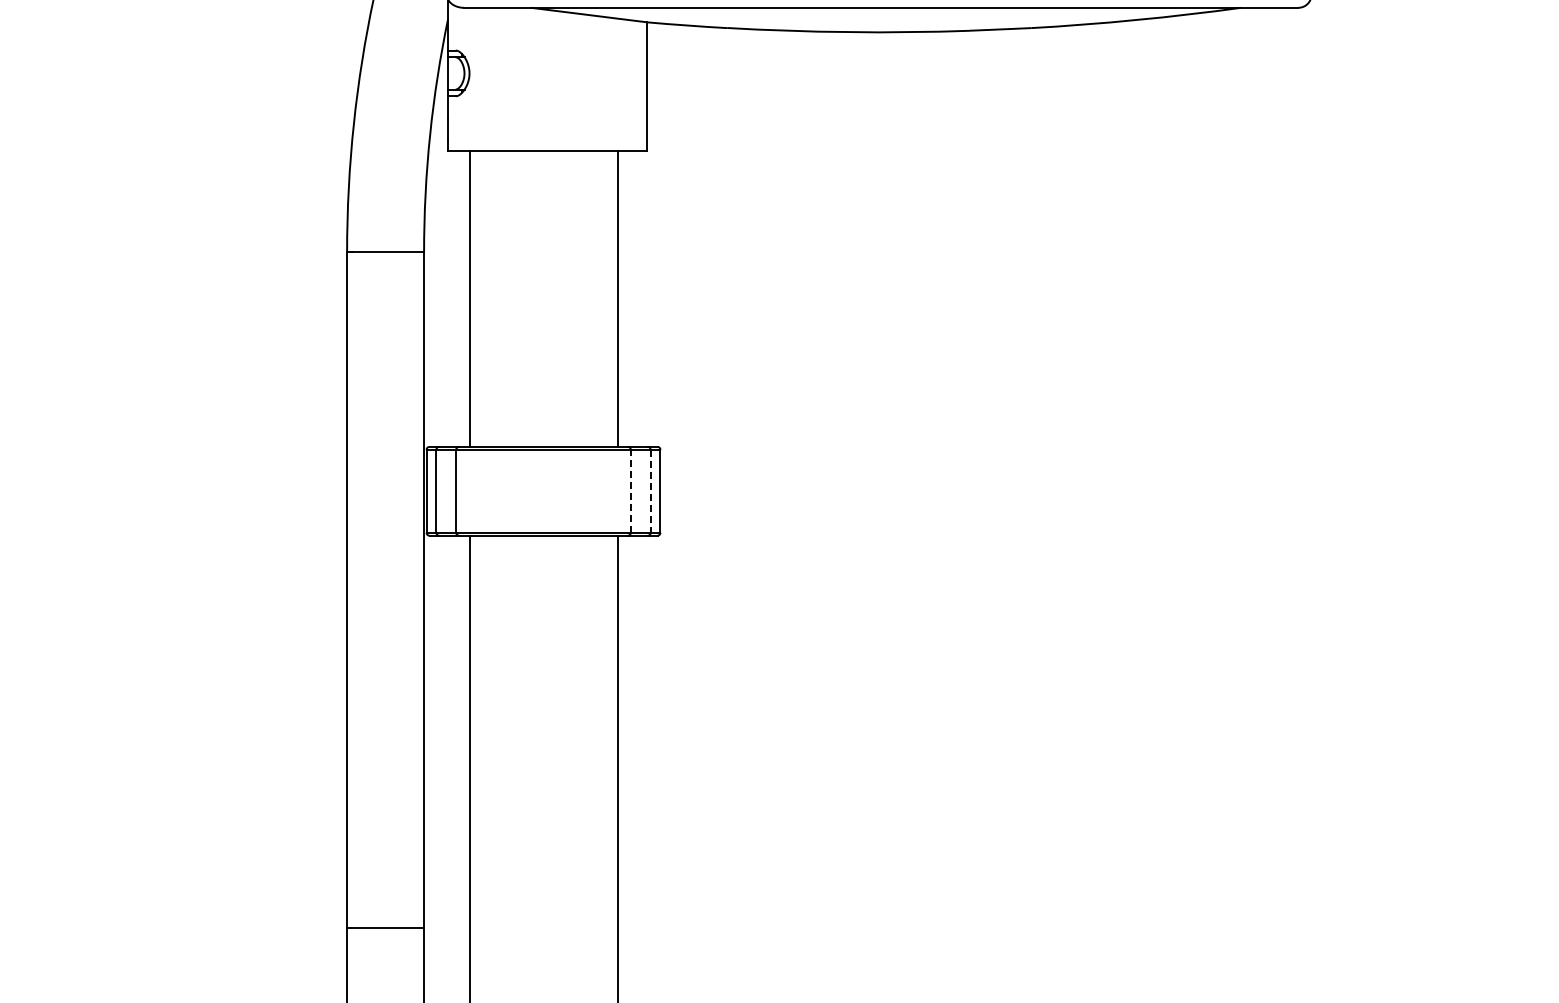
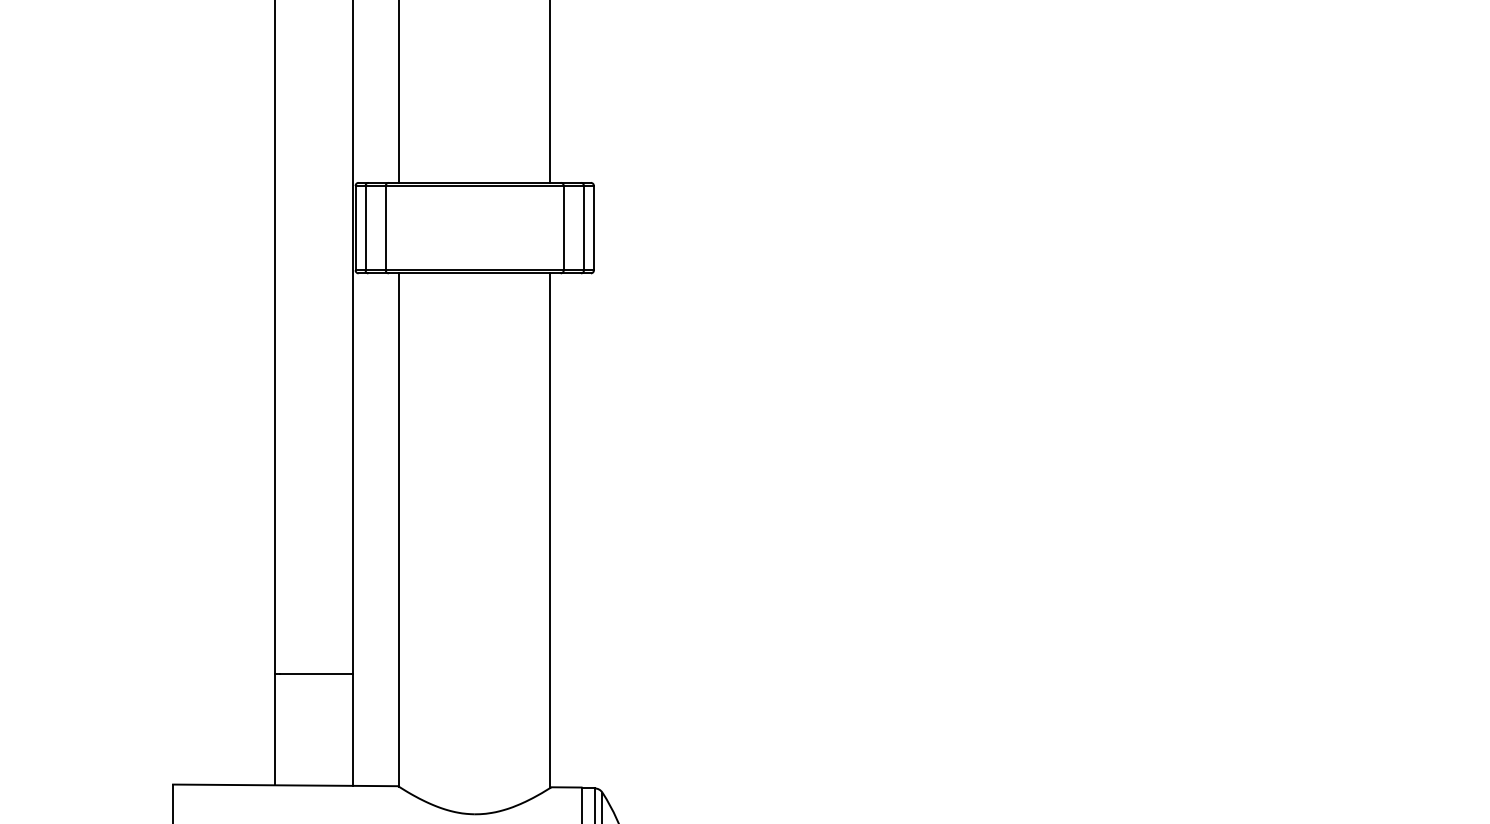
line: (630, 490) -> (563, 227), dashed -> solid
line: (650, 491) -> (583, 228), dashed -> solid

